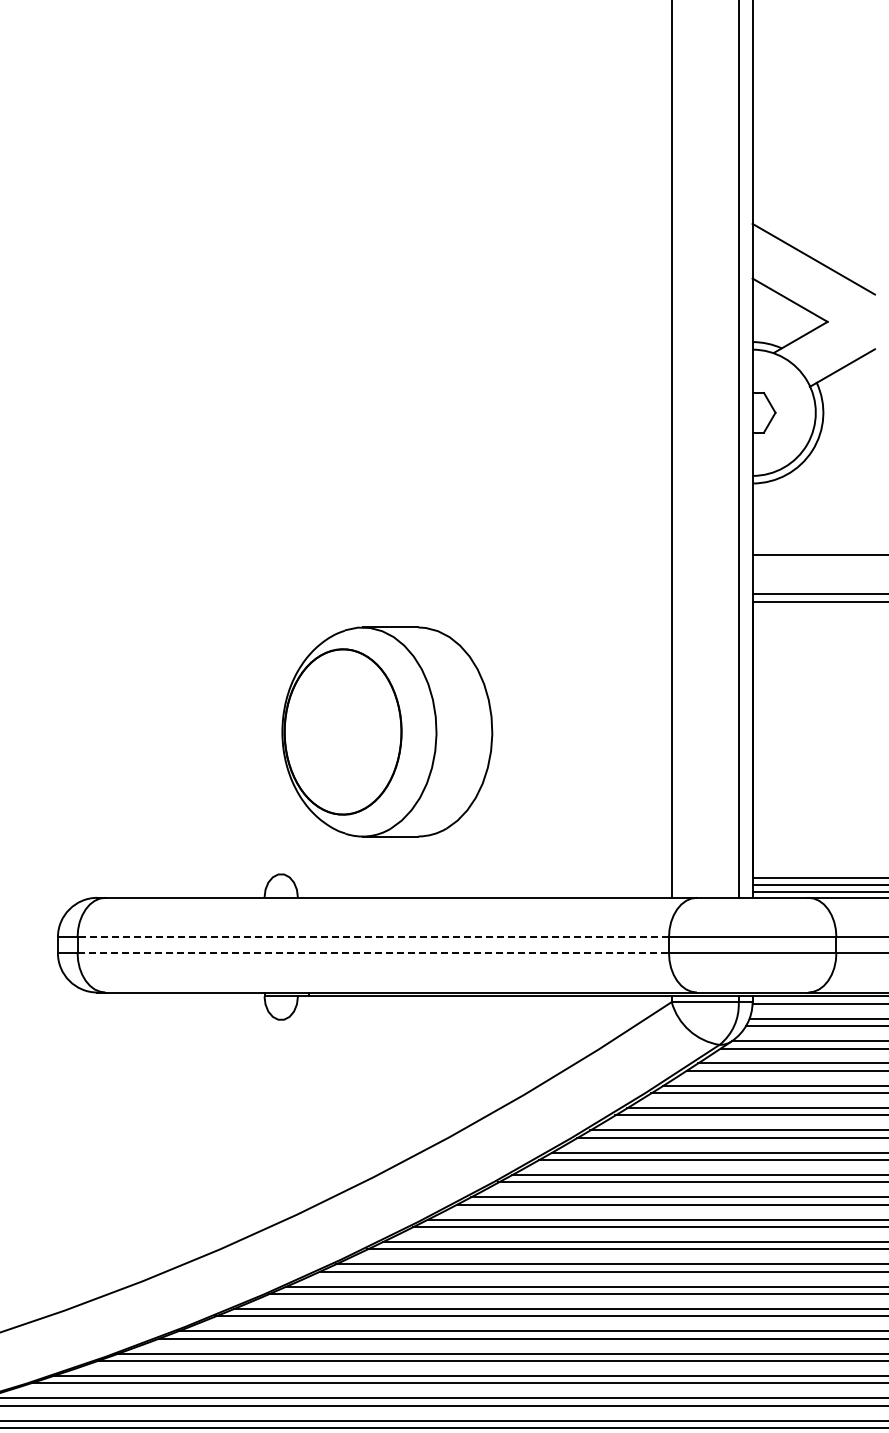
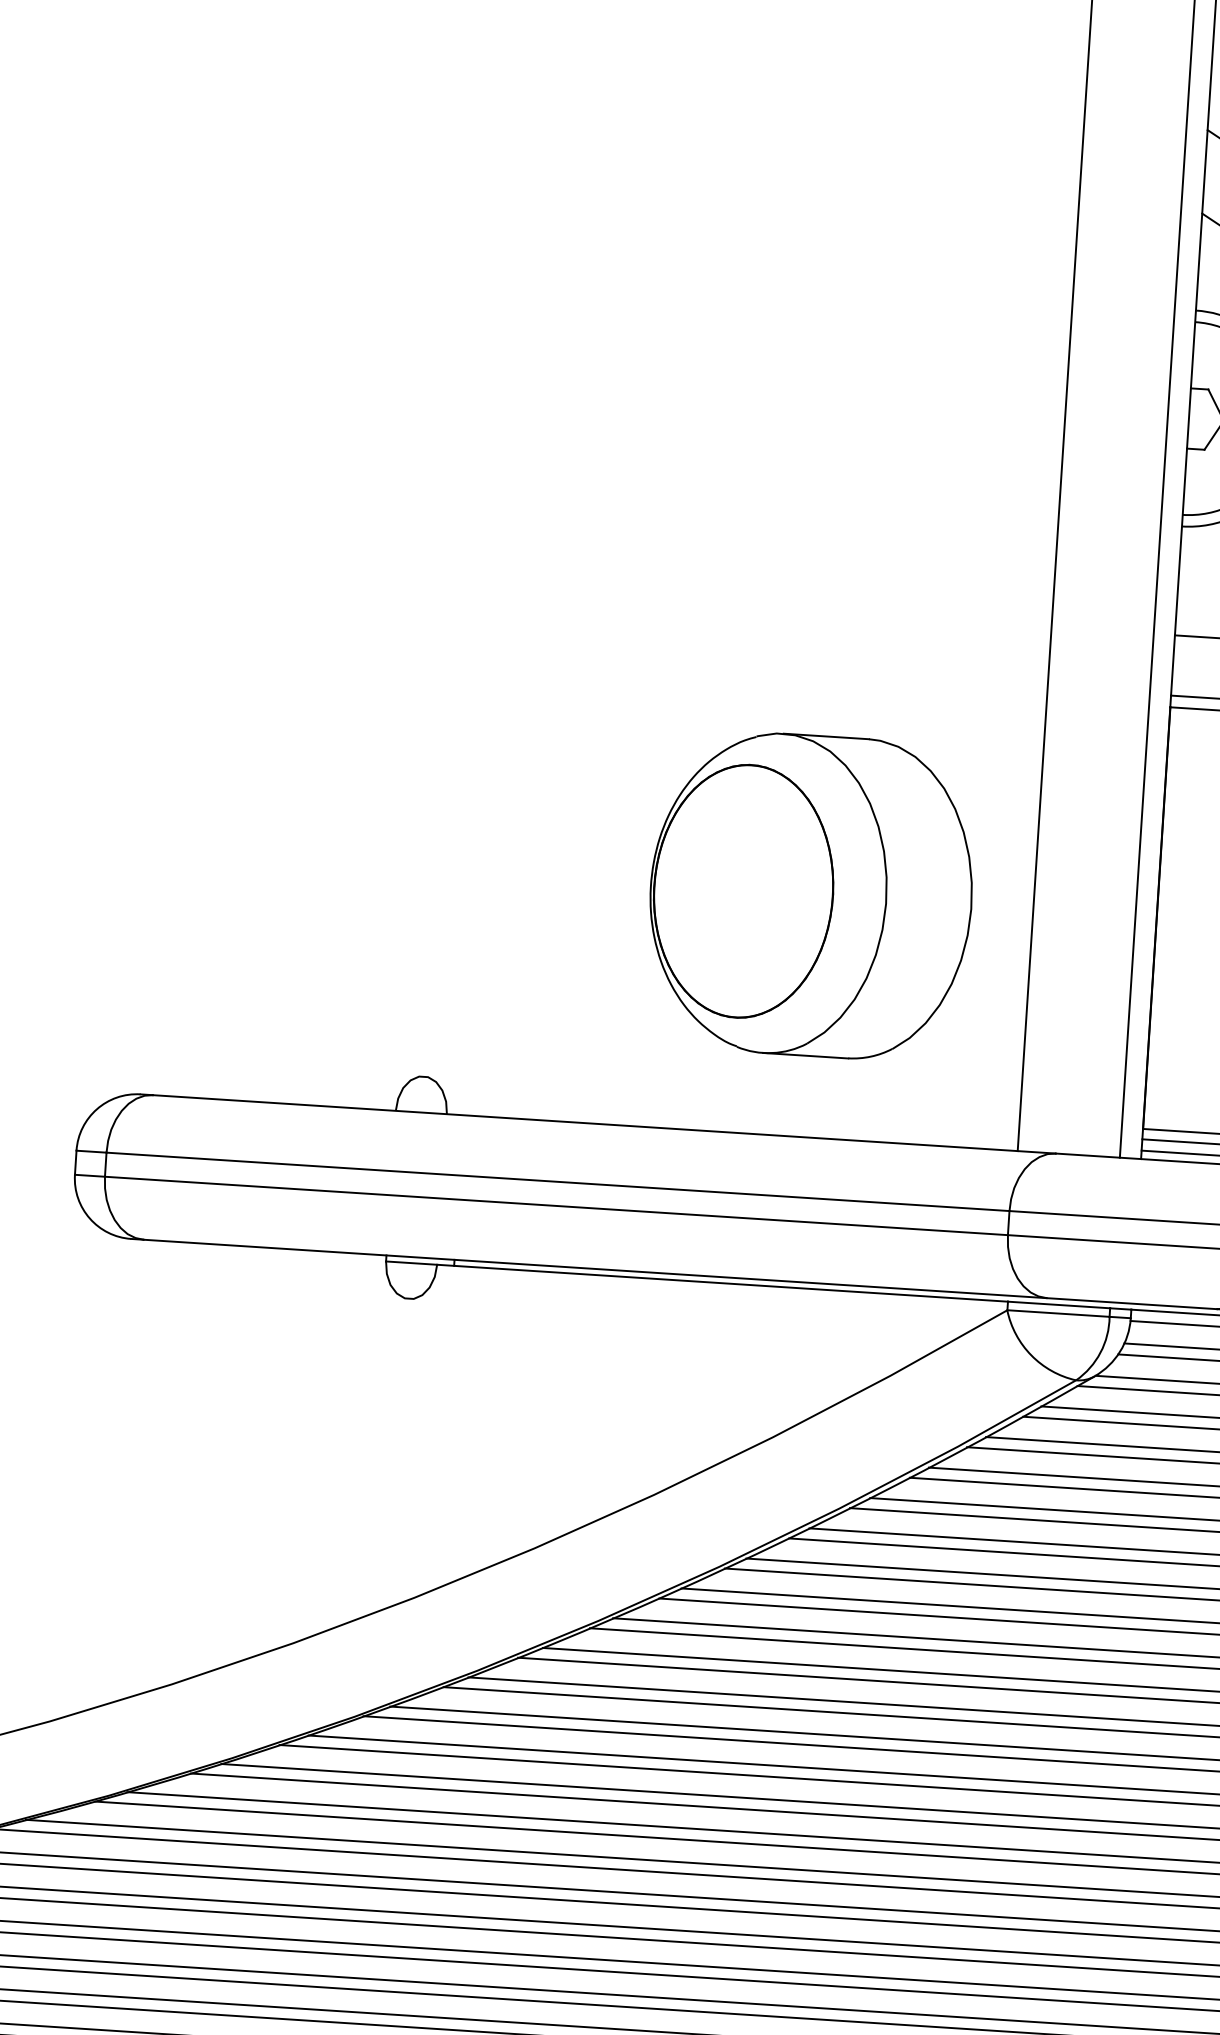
part: (387, 731) -> (811, 895), moved
line: (373, 937) -> (558, 1182), dashed -> solid
line: (373, 953) -> (556, 1206), dashed -> solid

